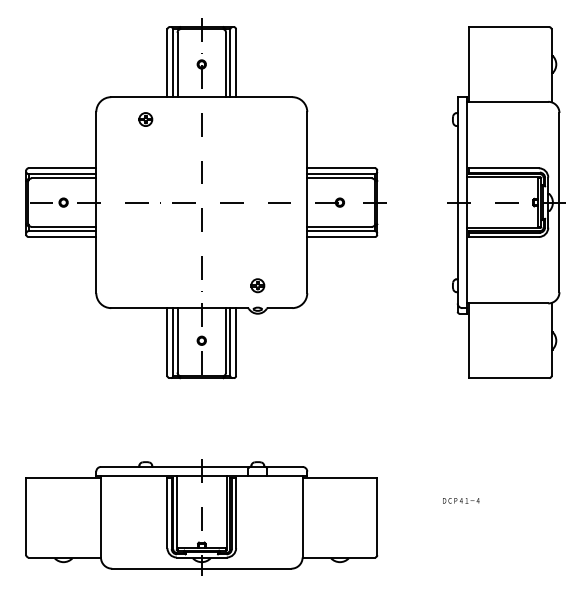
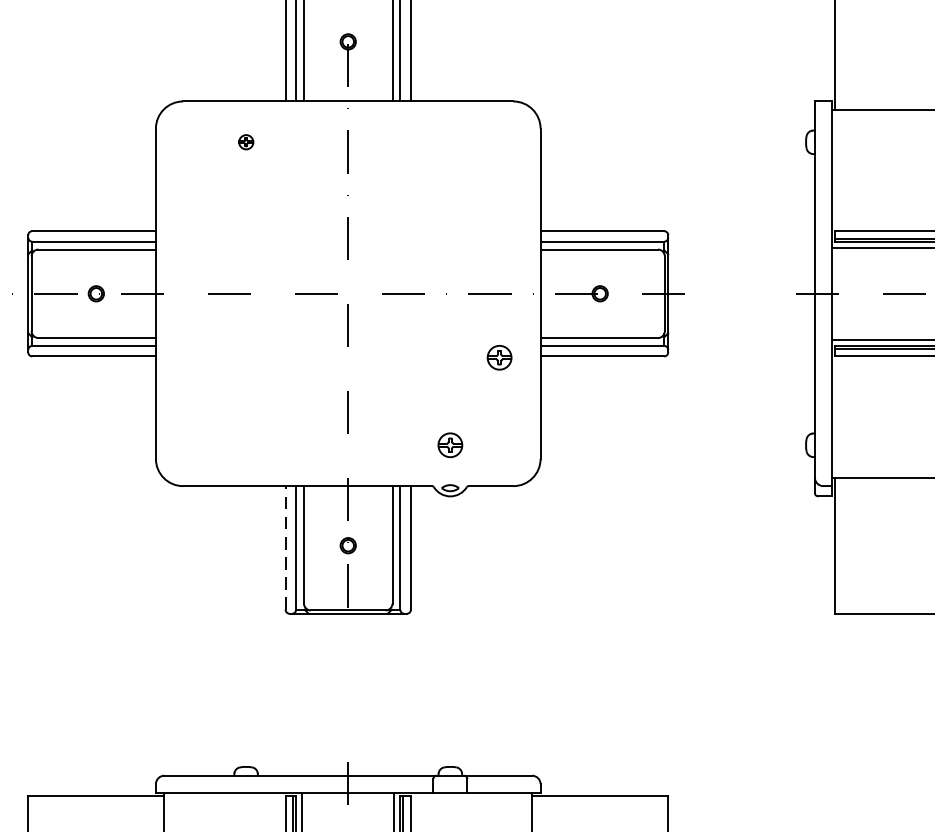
part: (145, 119) -> (245, 142), size x0.6
part: (284, 237) -> (499, 357), added
line: (167, 342) -> (285, 548), solid -> dashed

